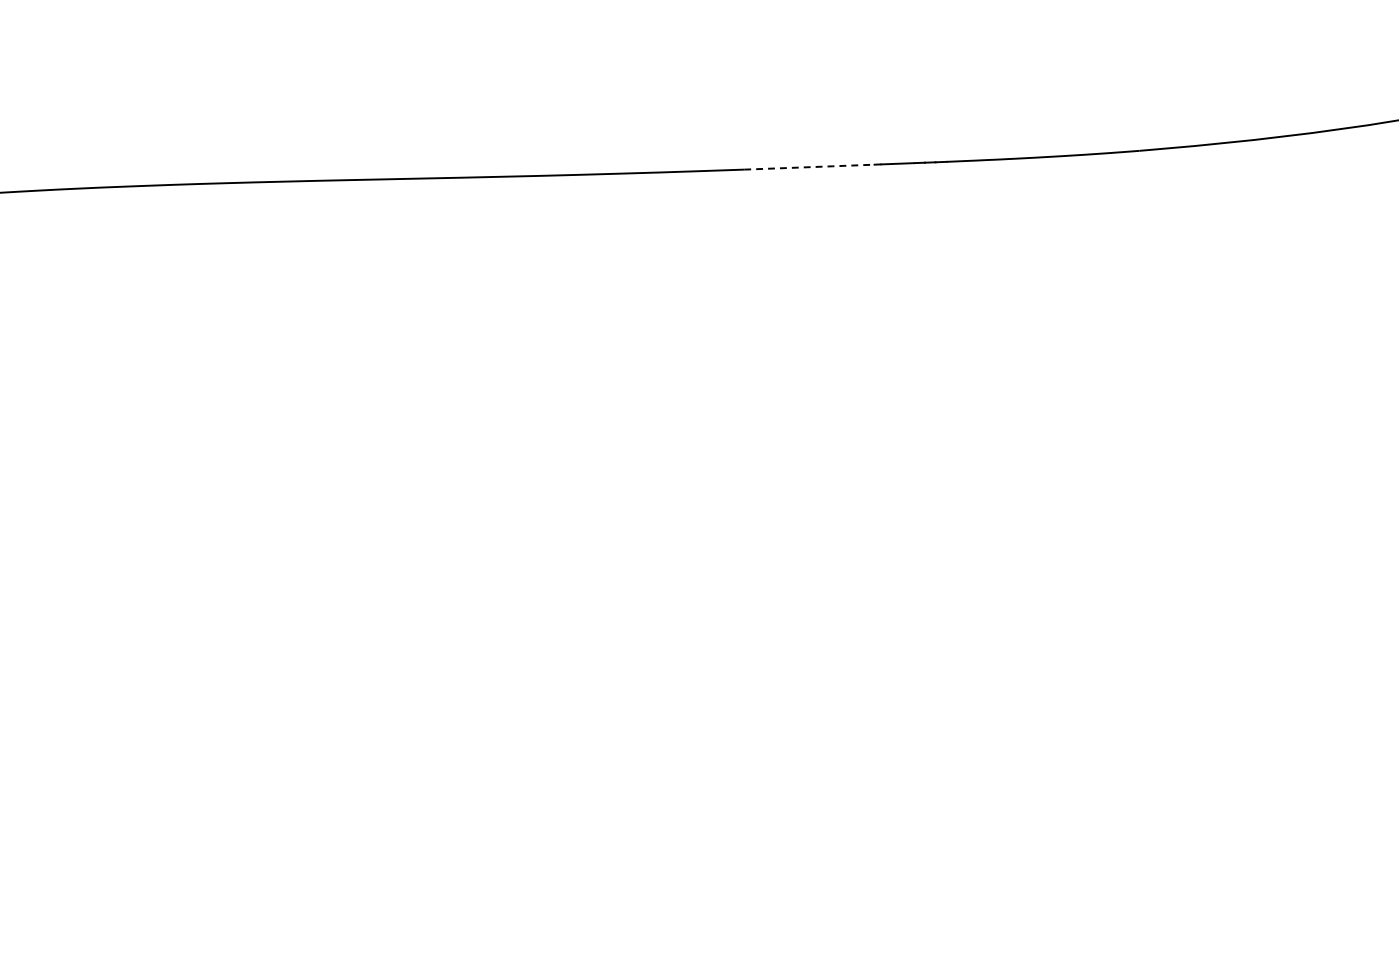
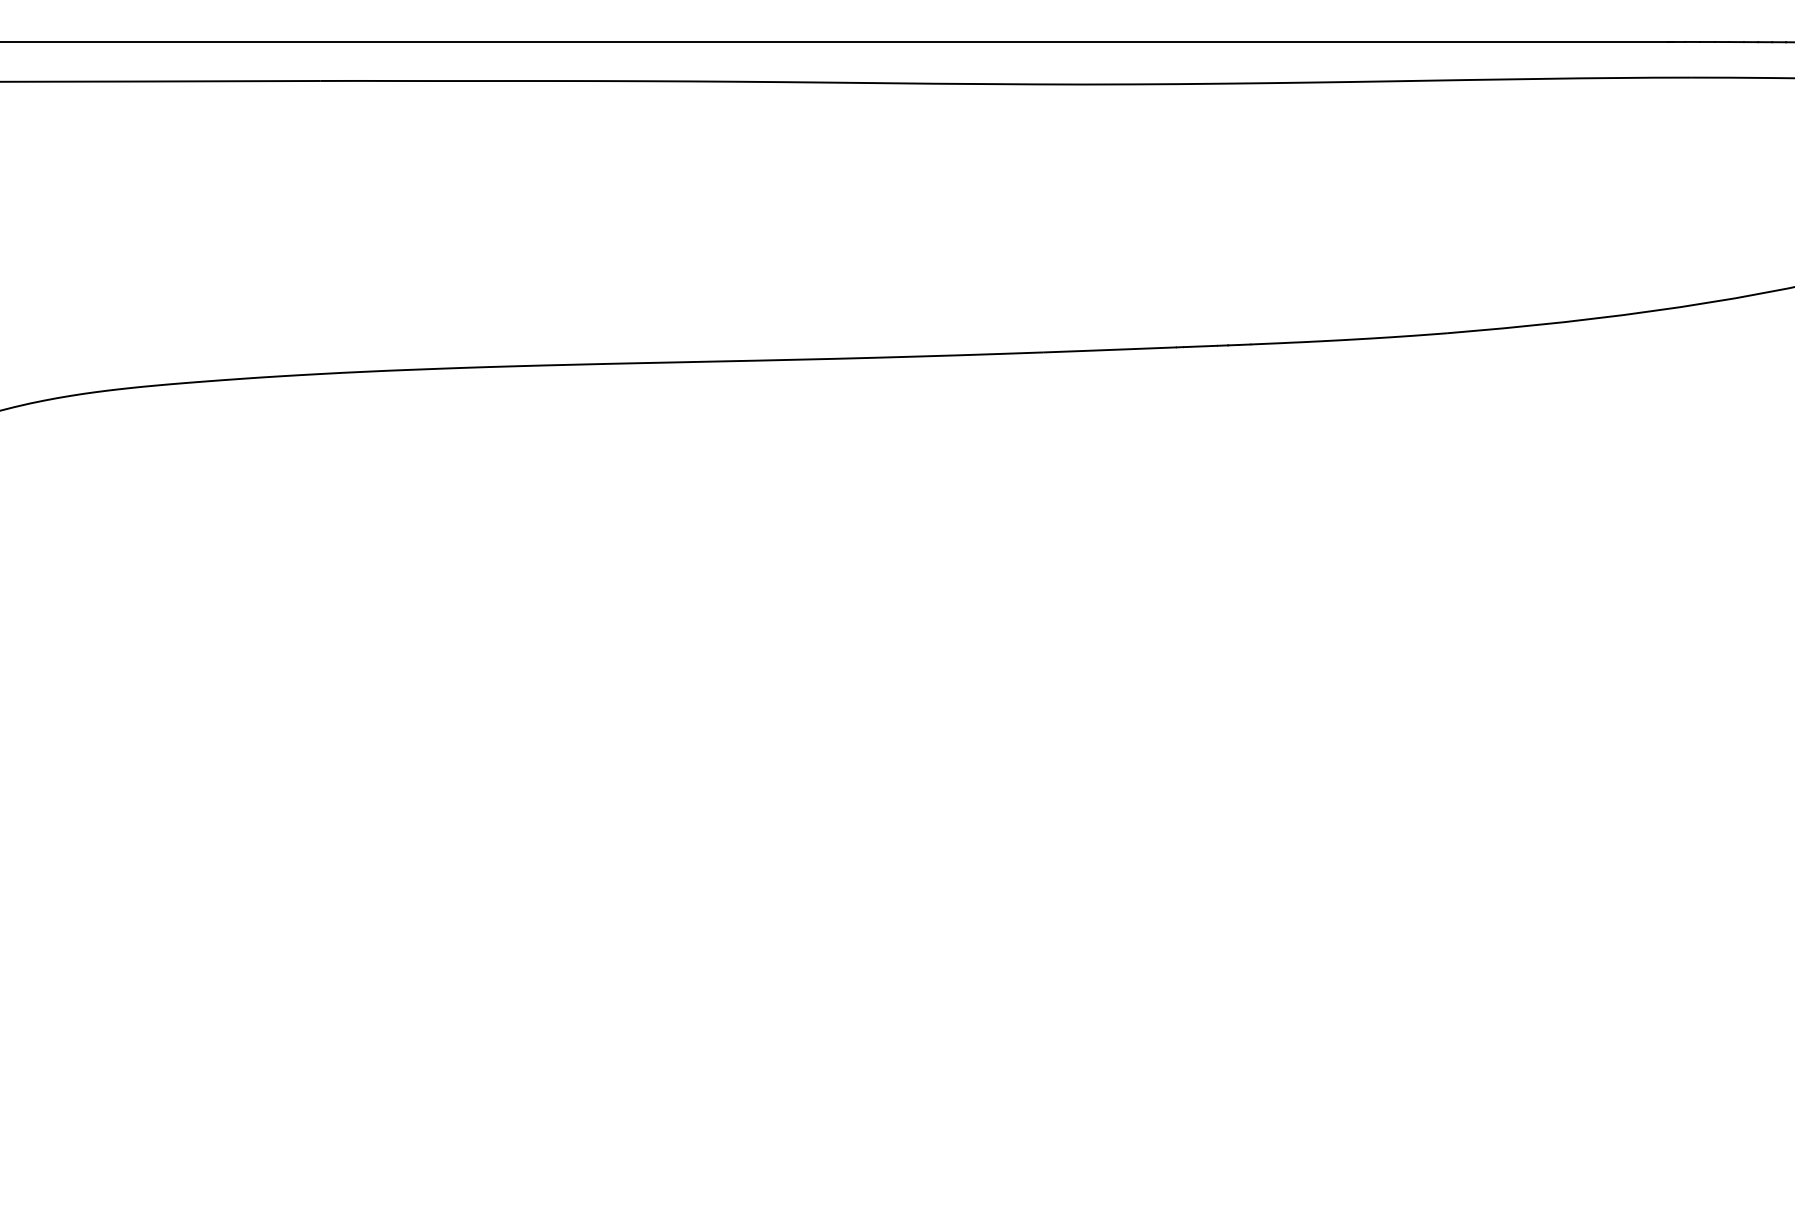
line: (809, 166) -> (1110, 349), dashed -> solid

